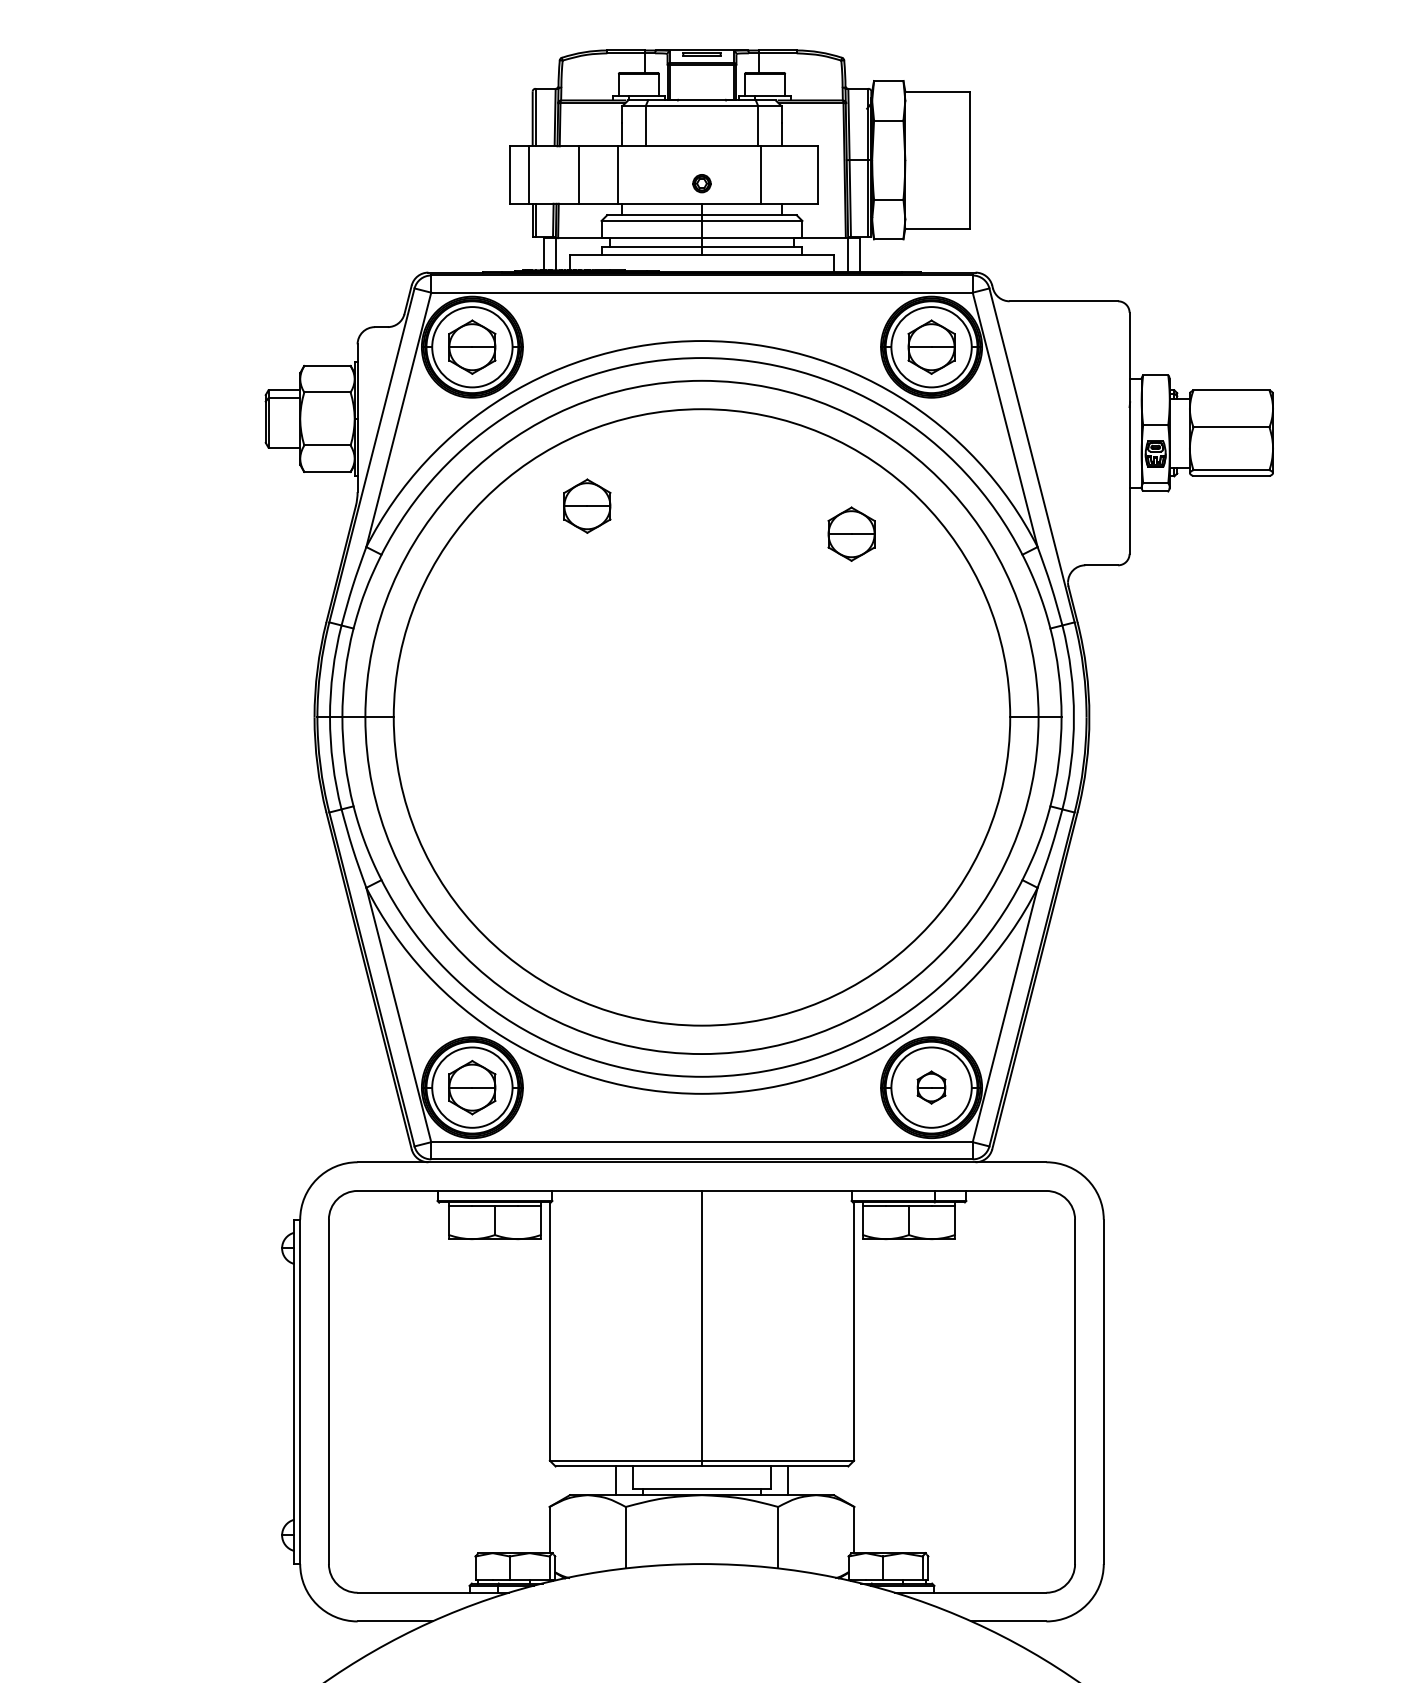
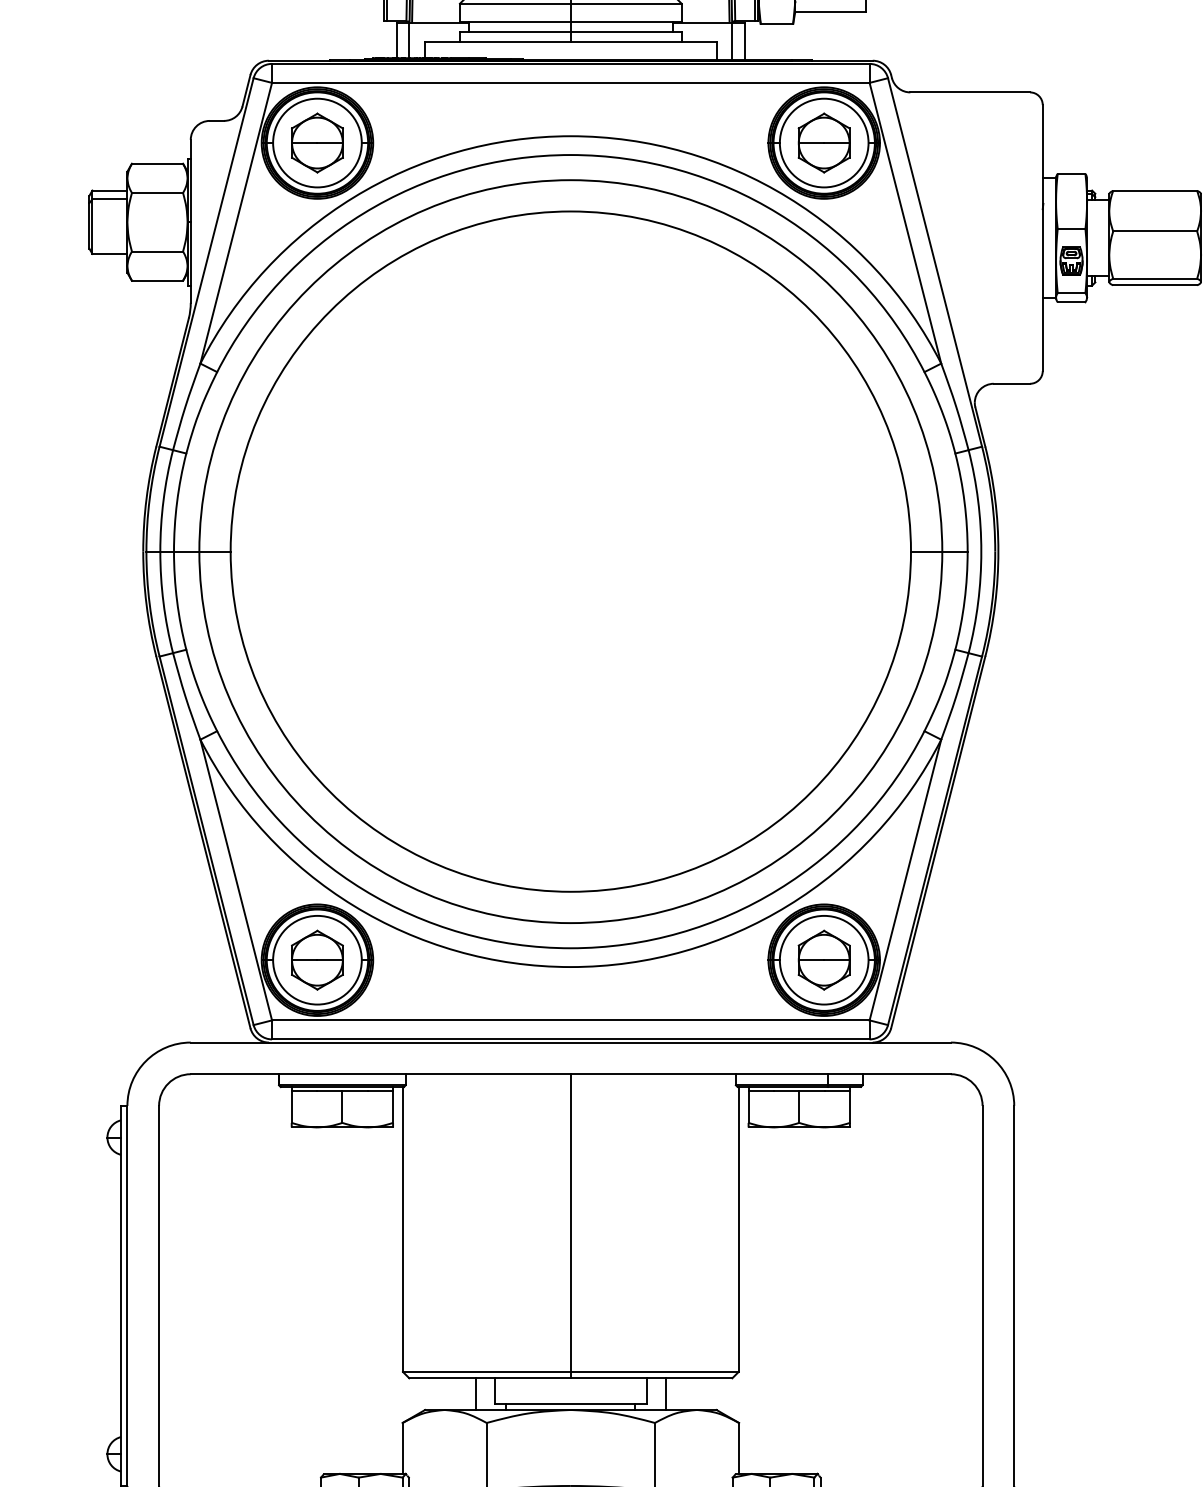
part: (587, 505) -> (444, 317), removed
part: (851, 533) -> (735, 348), removed
part: (931, 1087) -> (824, 960), size x1.67

